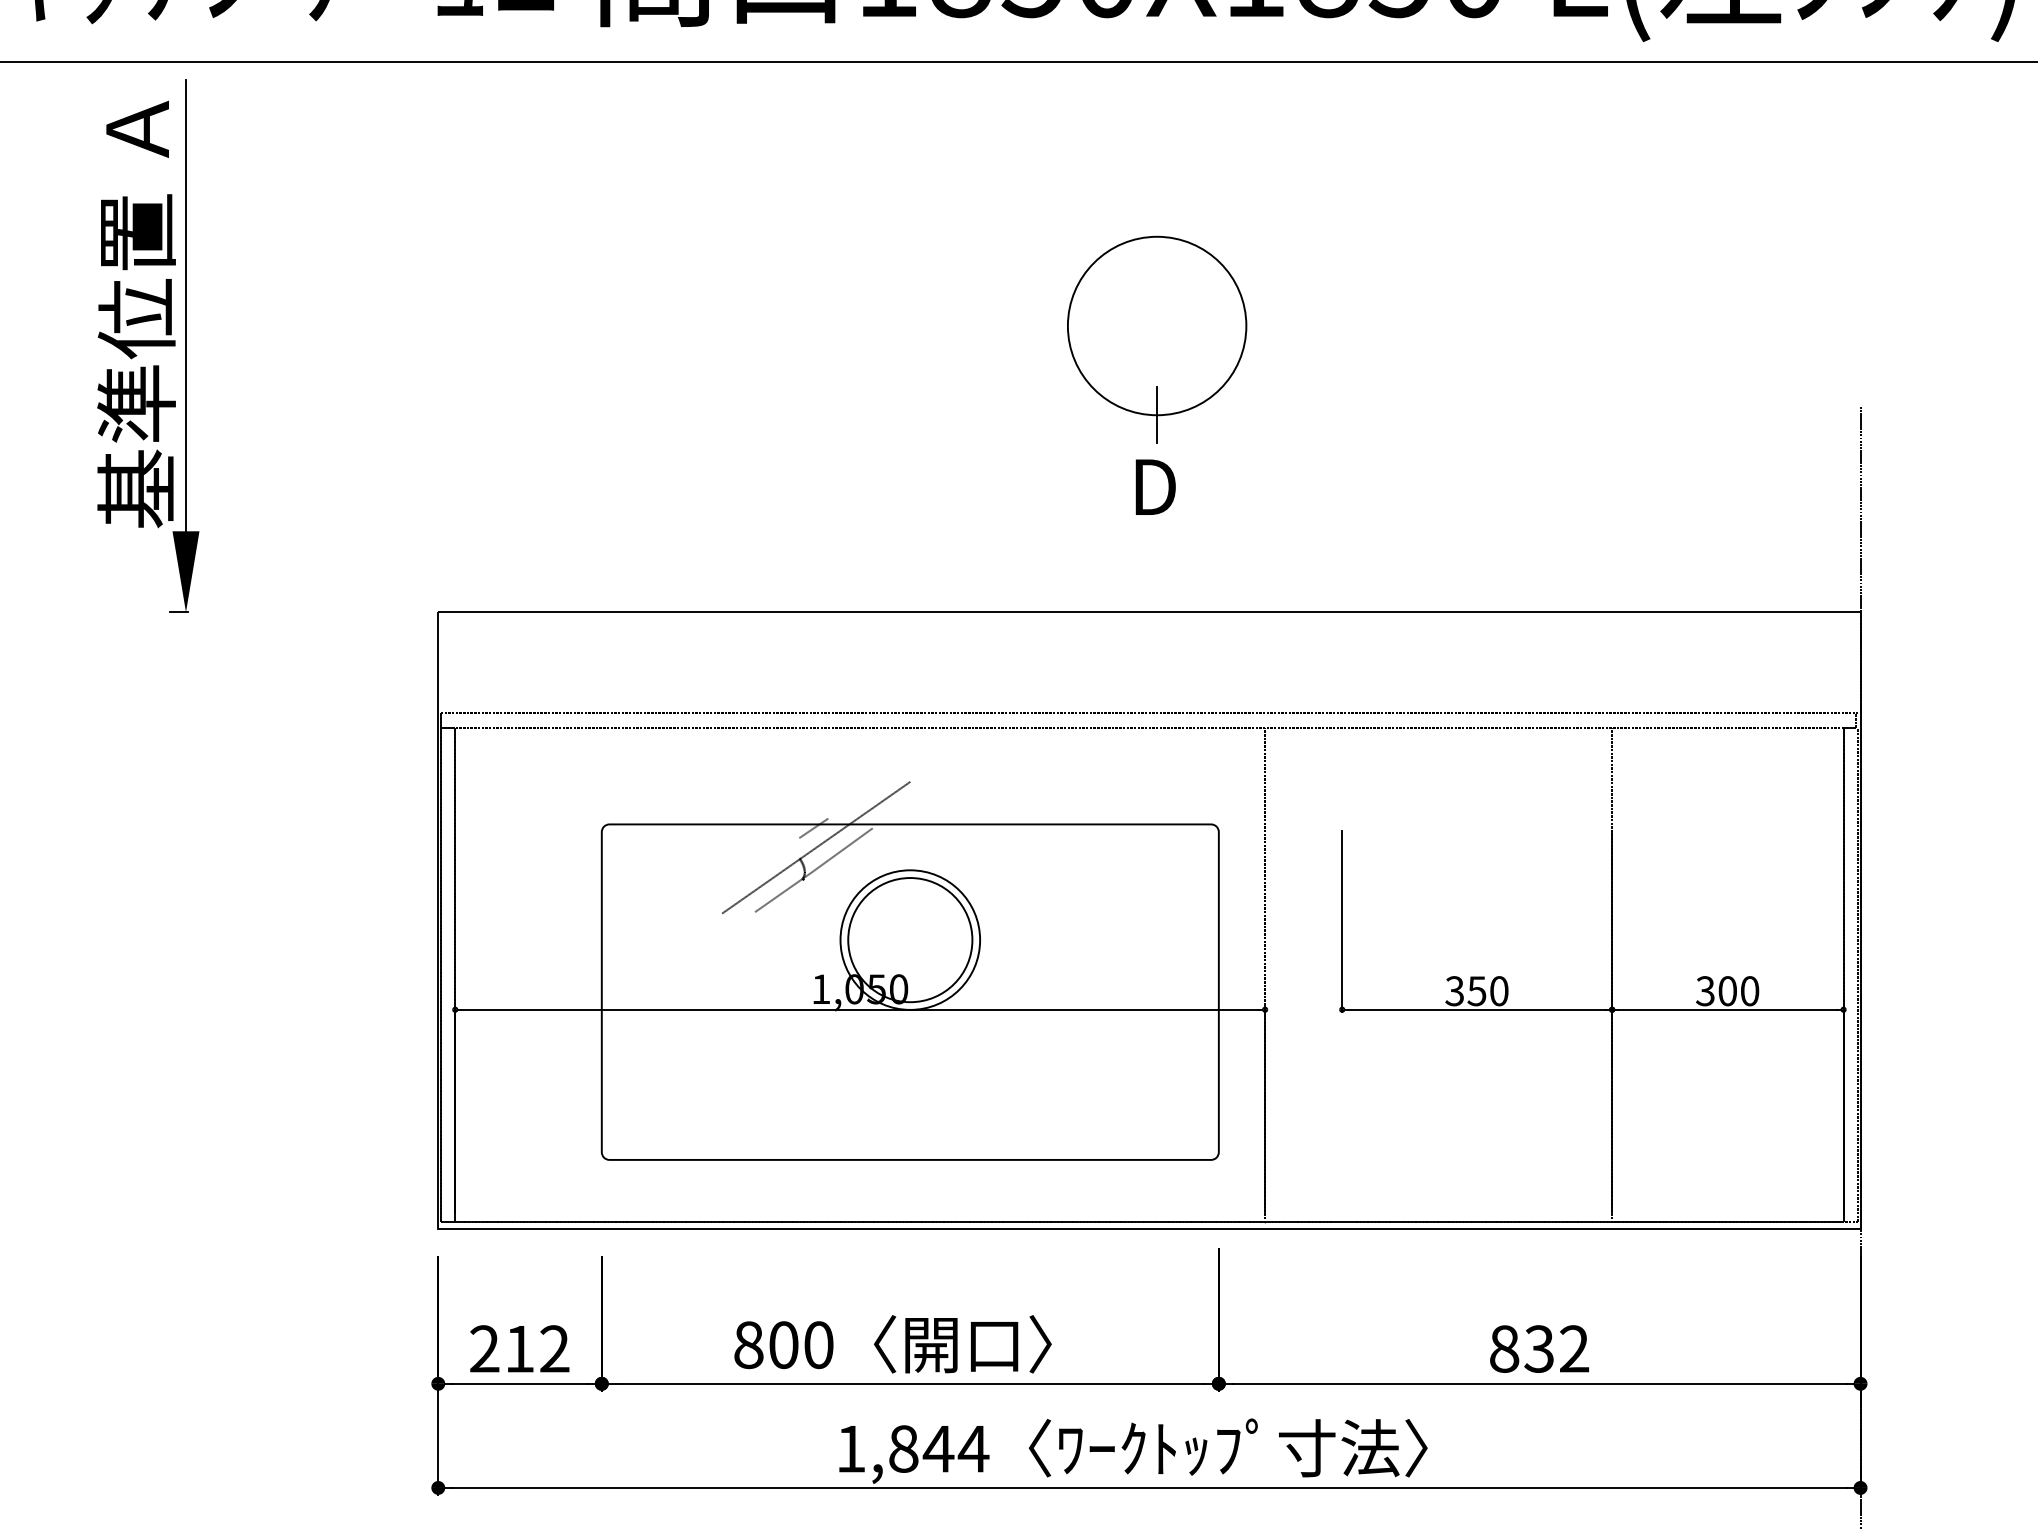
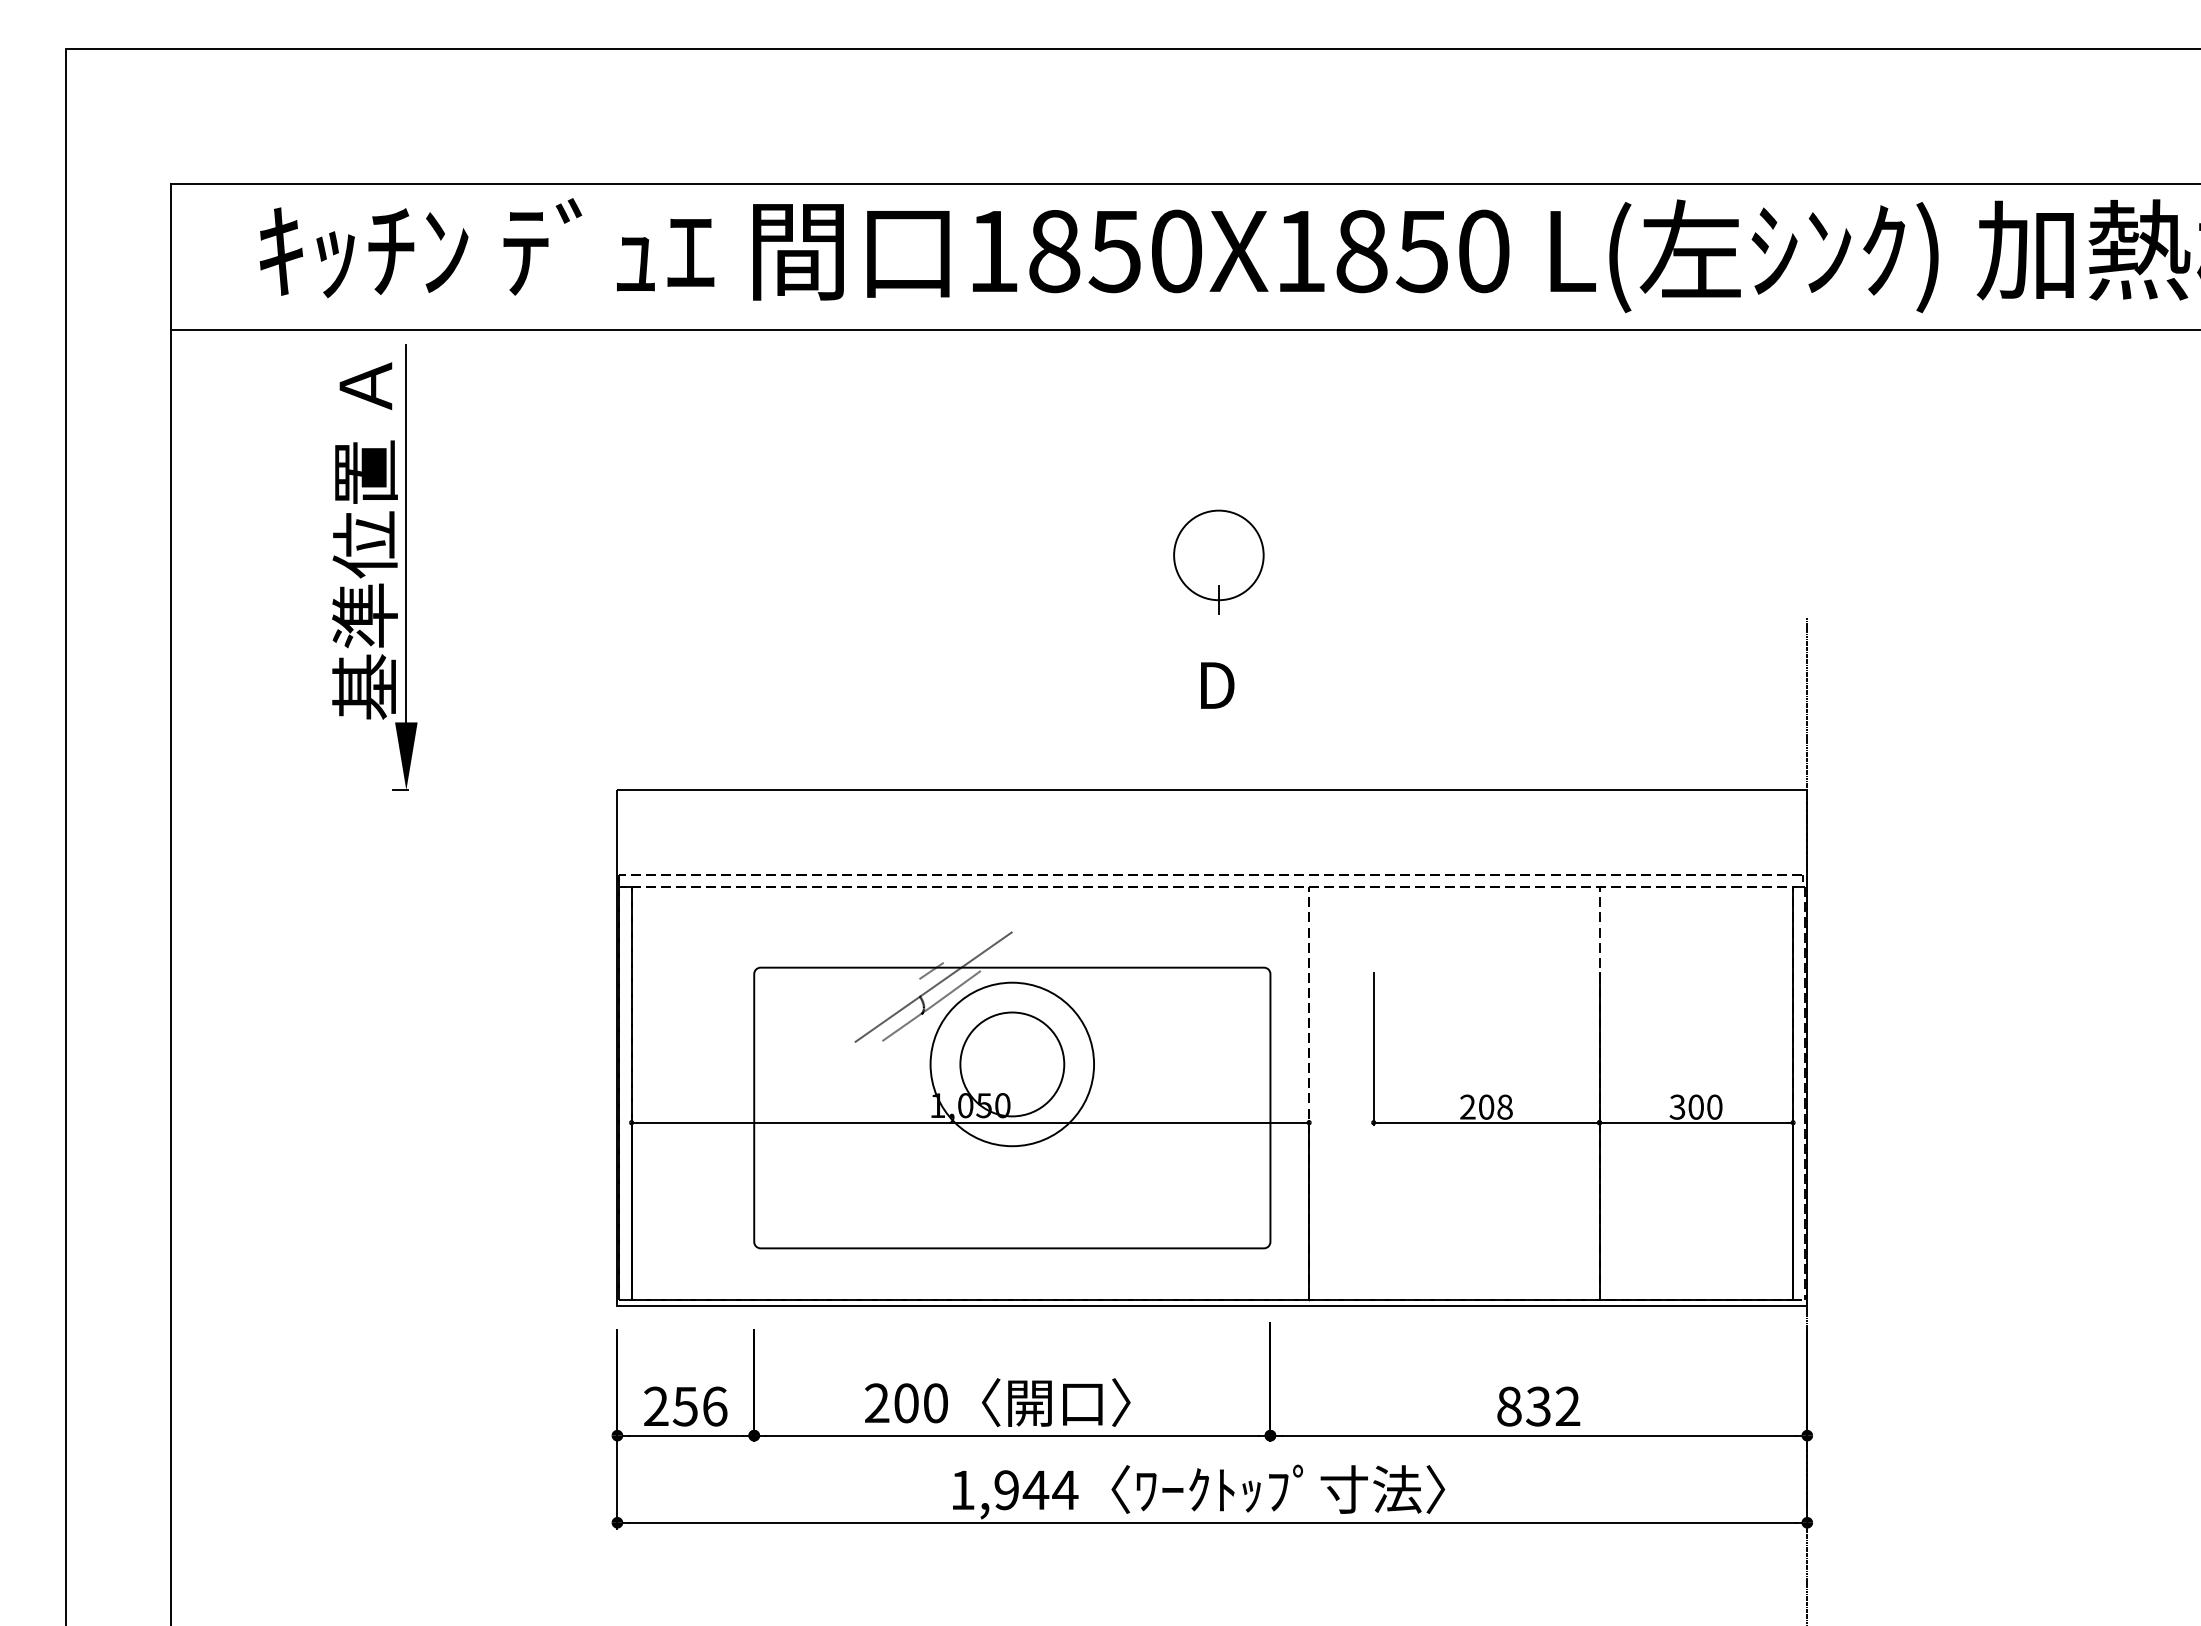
part: (1156, 340) -> (1218, 562), size x0.6
circle: (909, 940) -> (1011, 1064), size x1.4
text: (1477, 990) -> (1486, 1106), 350 -> 208
text: (749, 1345) -> (877, 1403), 800 -> 200
text: (536, 1348) -> (699, 1406), 212 -> 256
text: (903, 1449) -> (1006, 1490), 1,844 -> 1,944

